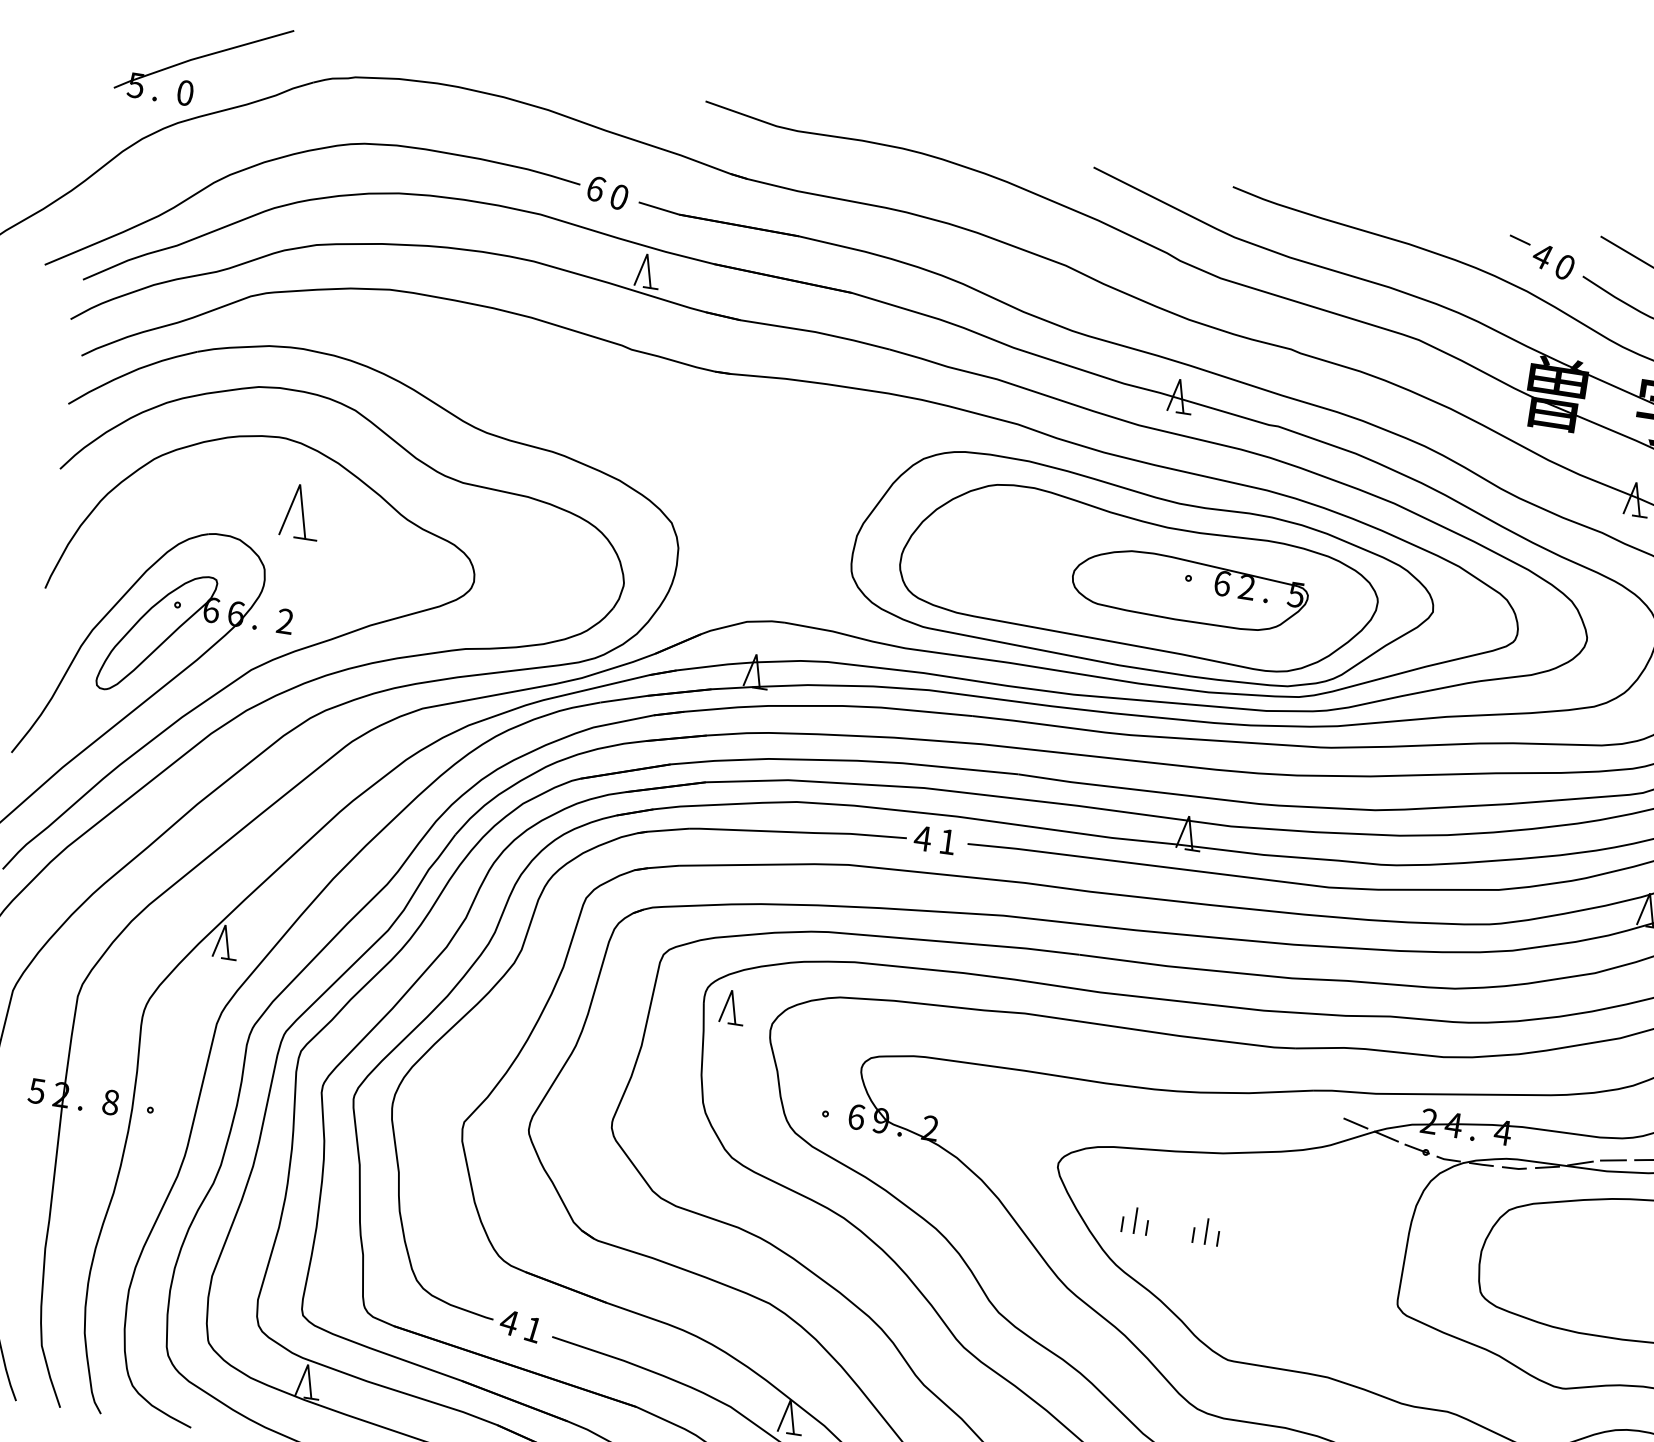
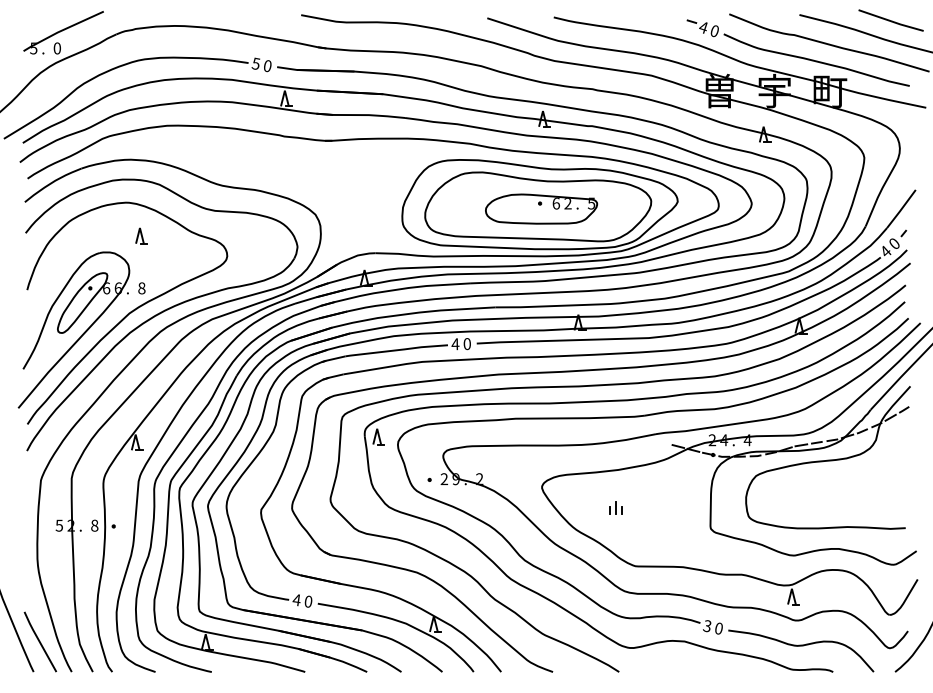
text: (594, 187) -> (255, 63), 6 -> 5
part: (301, 510) -> (141, 235), size x0.62
part: (1189, 589) -> (541, 208), moved
text: (284, 621) -> (141, 288), 2 -> 8
text: (945, 842) -> (466, 344), 1 -> 0
text: (856, 1117) -> (444, 479), 6 -> 2
part: (1134, 1220) -> (581, 507), removed
text: (533, 1329) -> (308, 601), 1 -> 0

